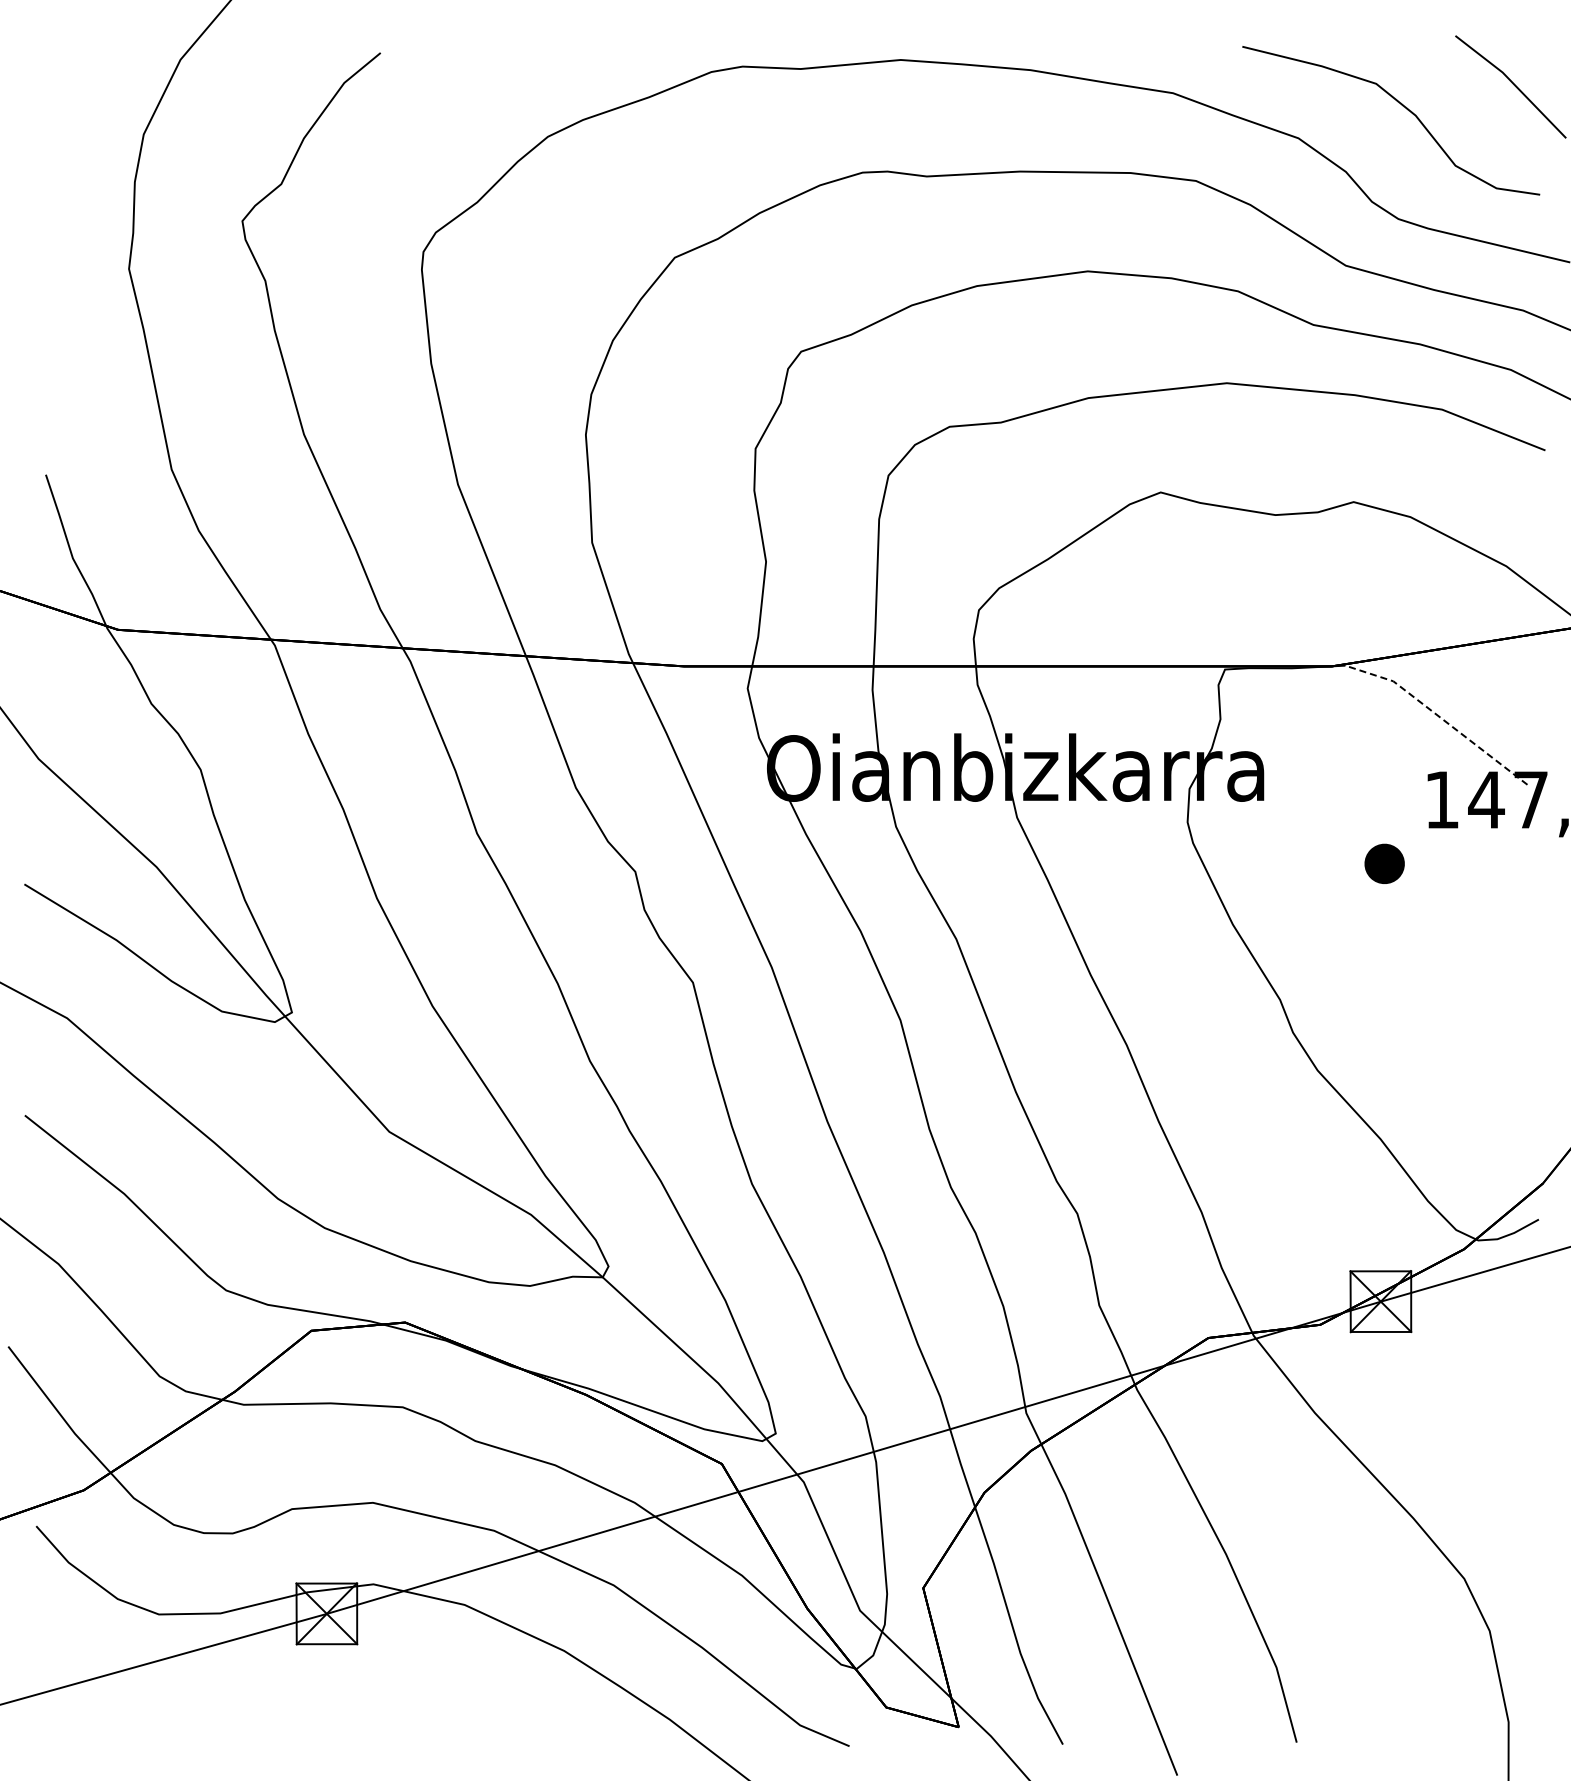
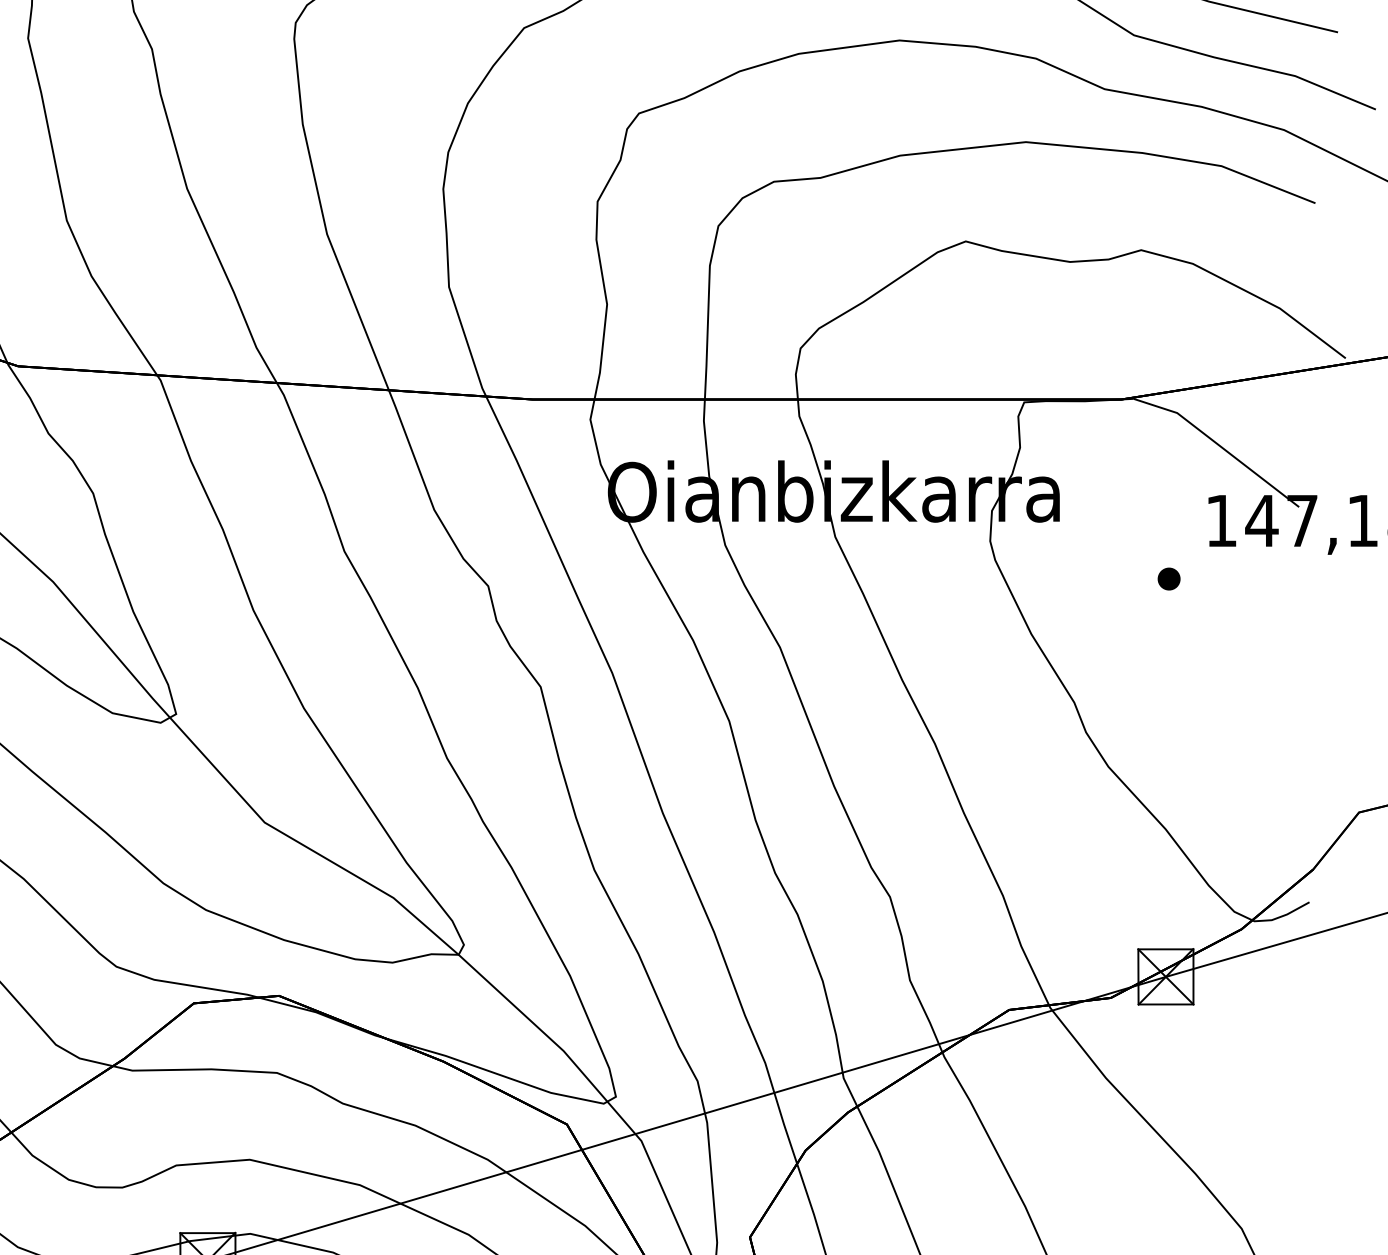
line: (1439, 717) -> (1219, 445), dashed -> solid
part: (1383, 863) -> (1168, 578), size x0.62

